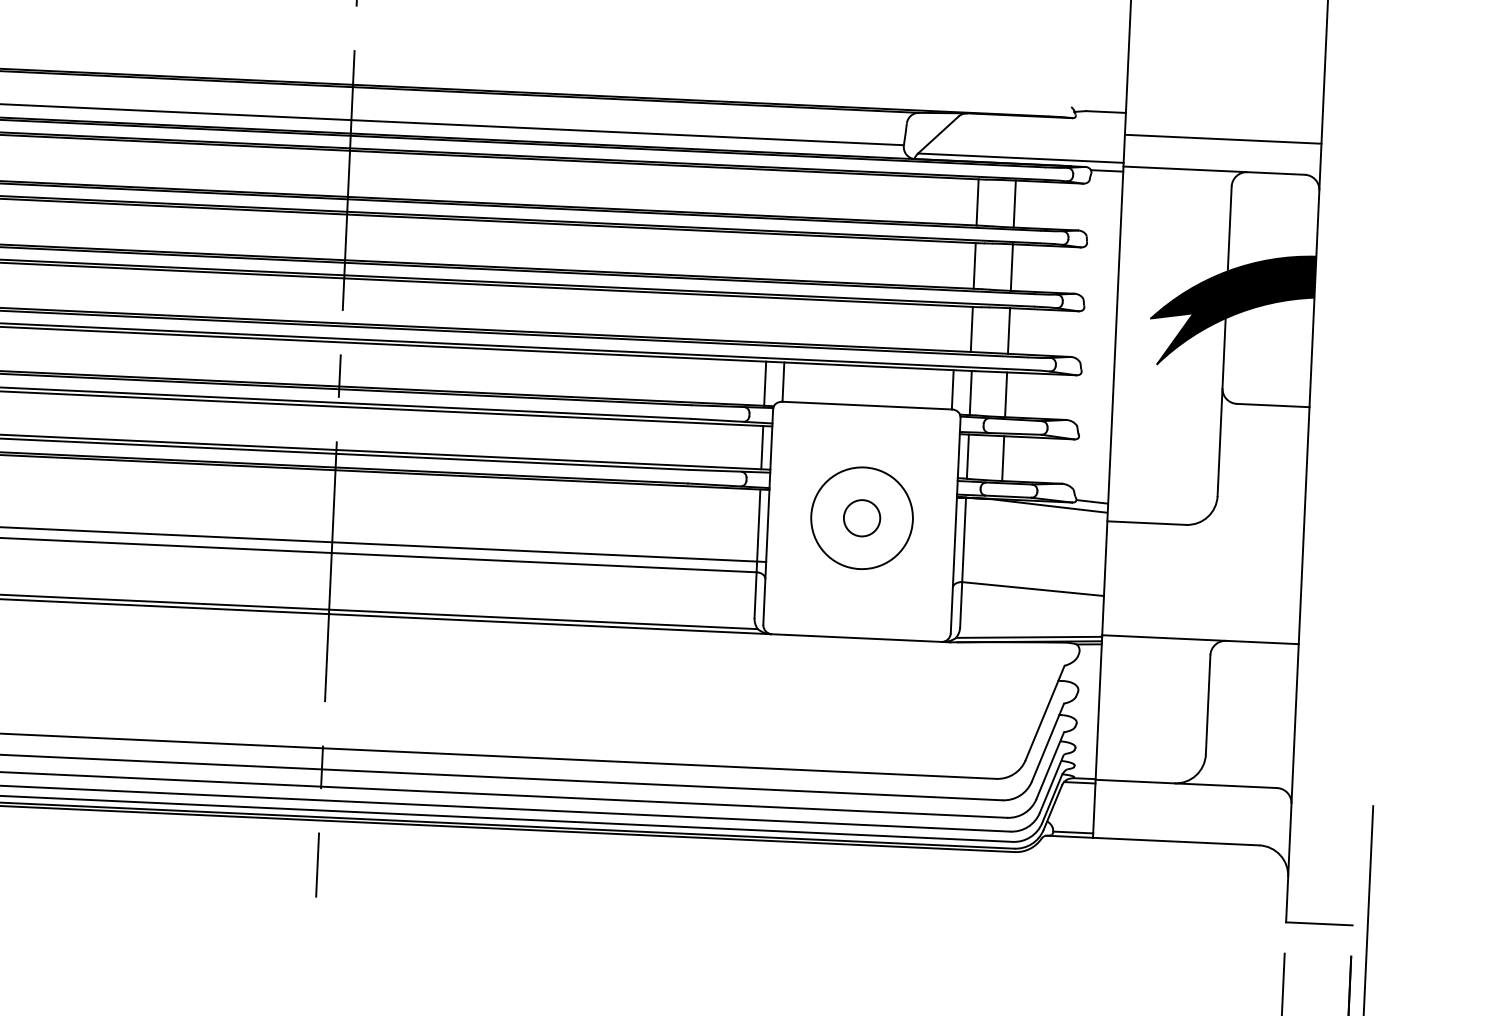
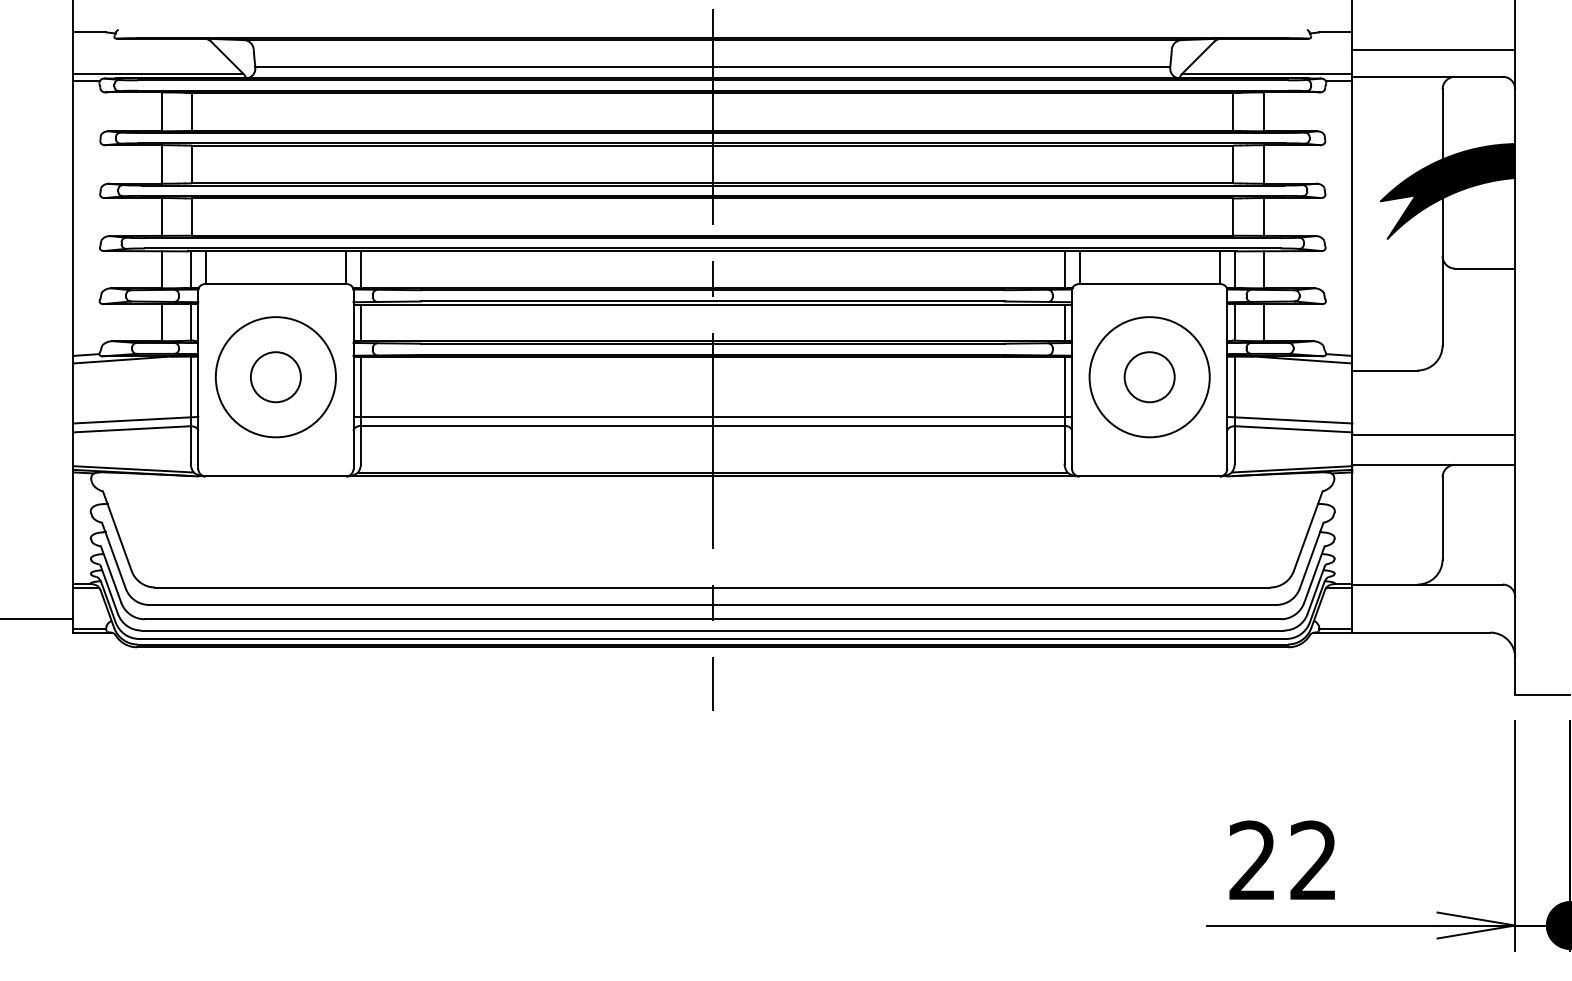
circle: (861, 518) -> (1149, 377), size x1.43
circle: (861, 518) -> (1149, 377), size x1.67
line: (1028, 577) -> (1289, 419), added
line: (1201, 604) -> (1433, 435), added

